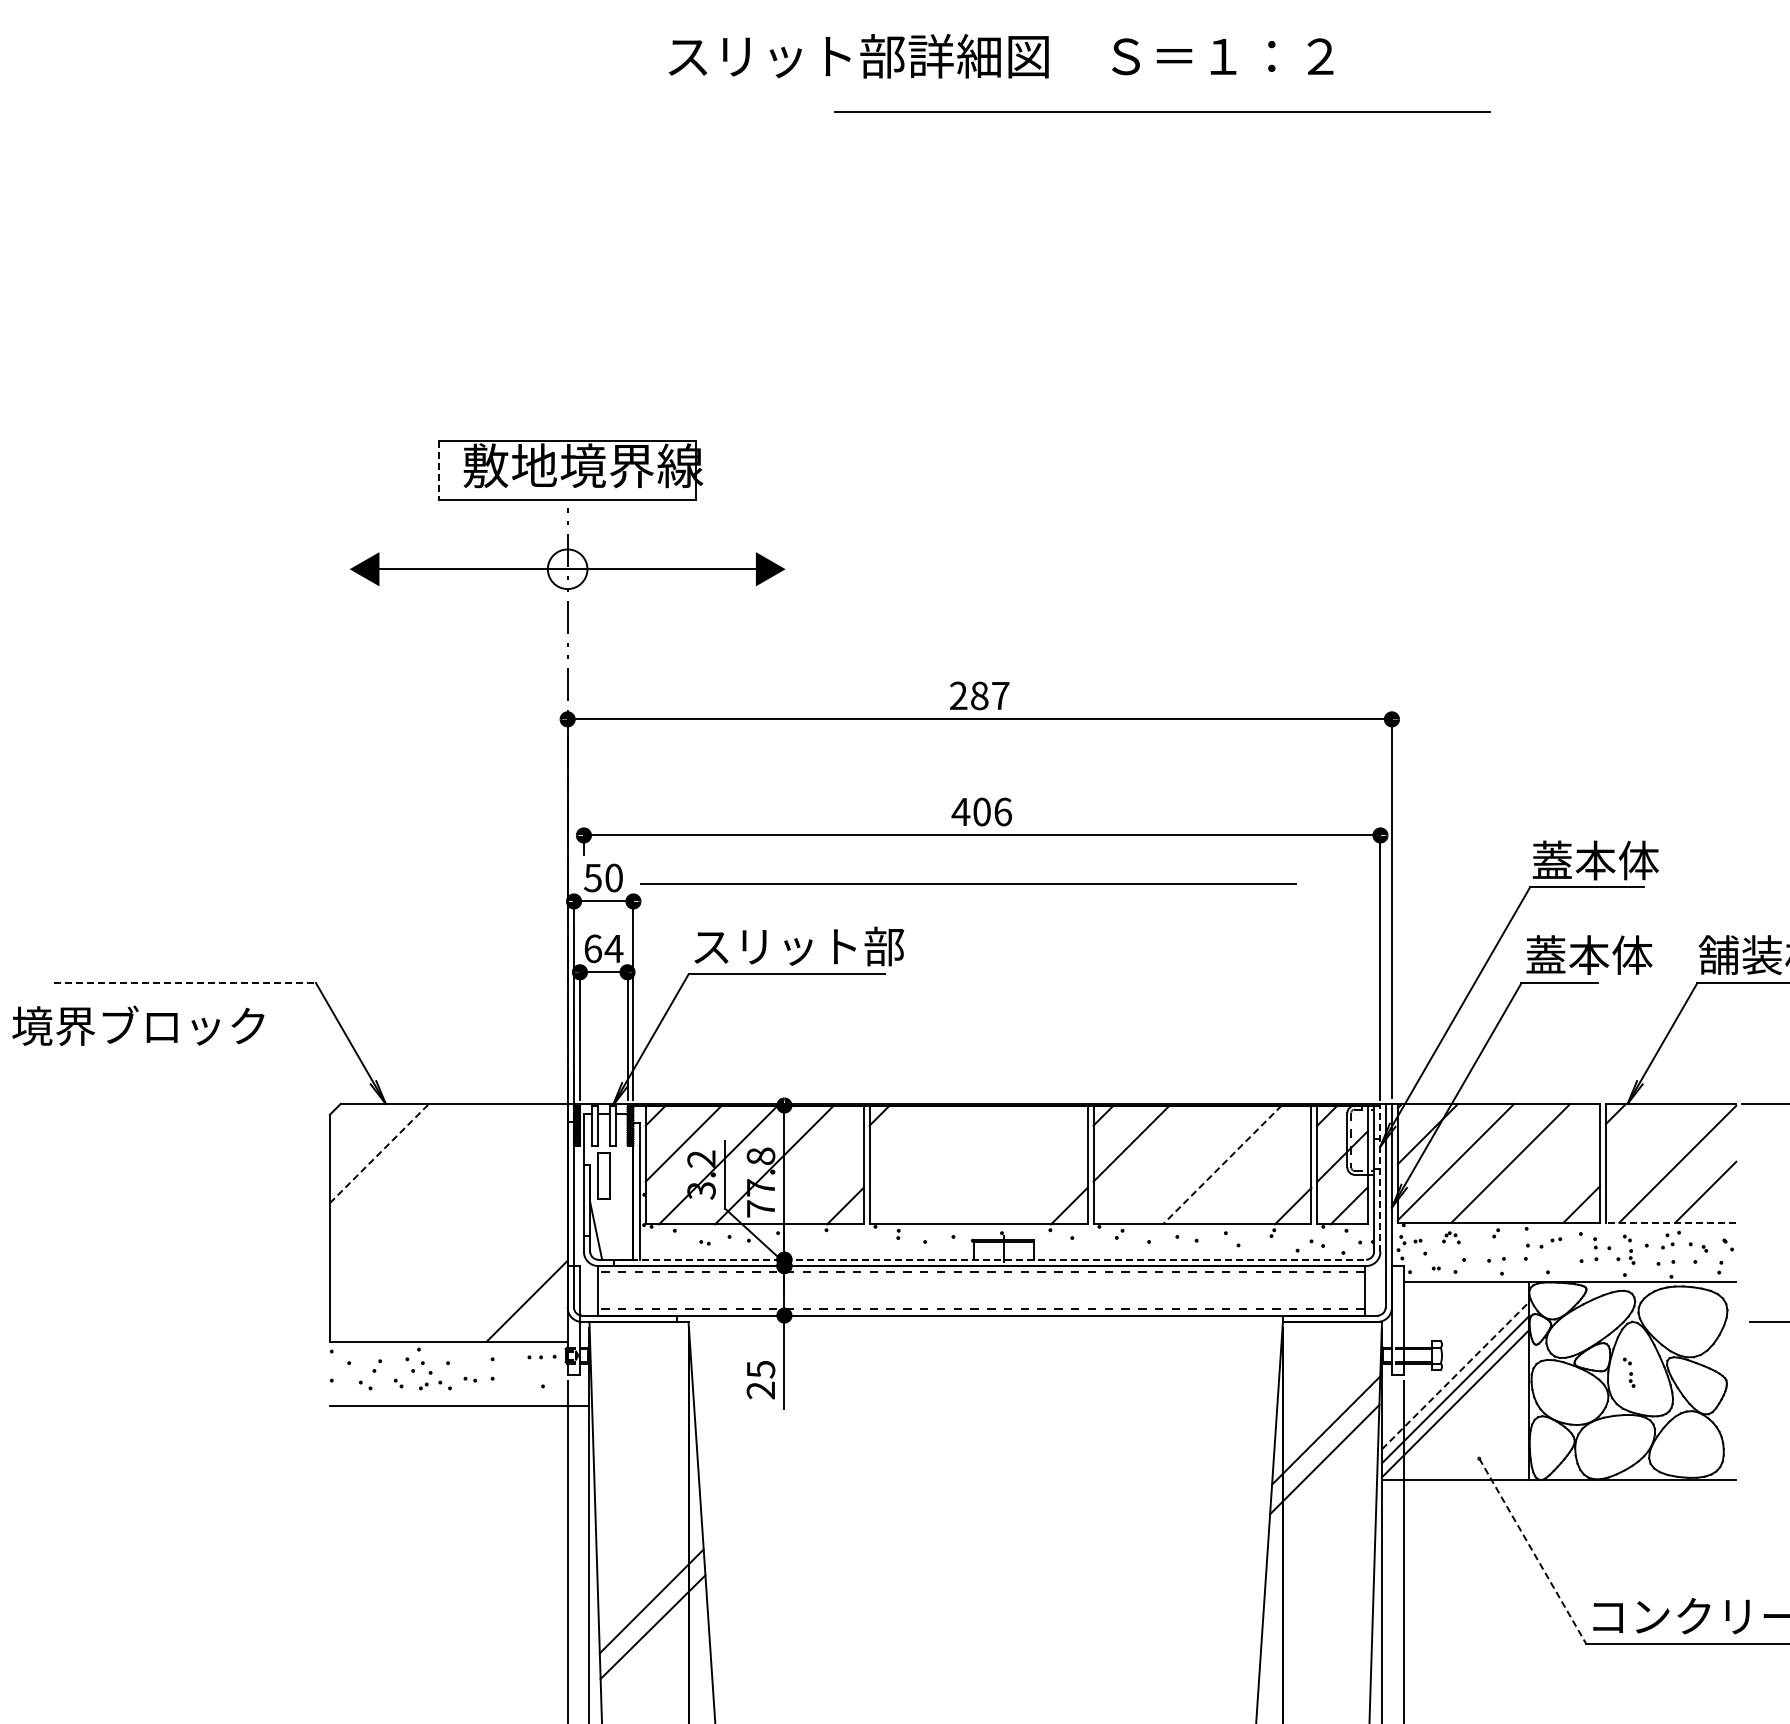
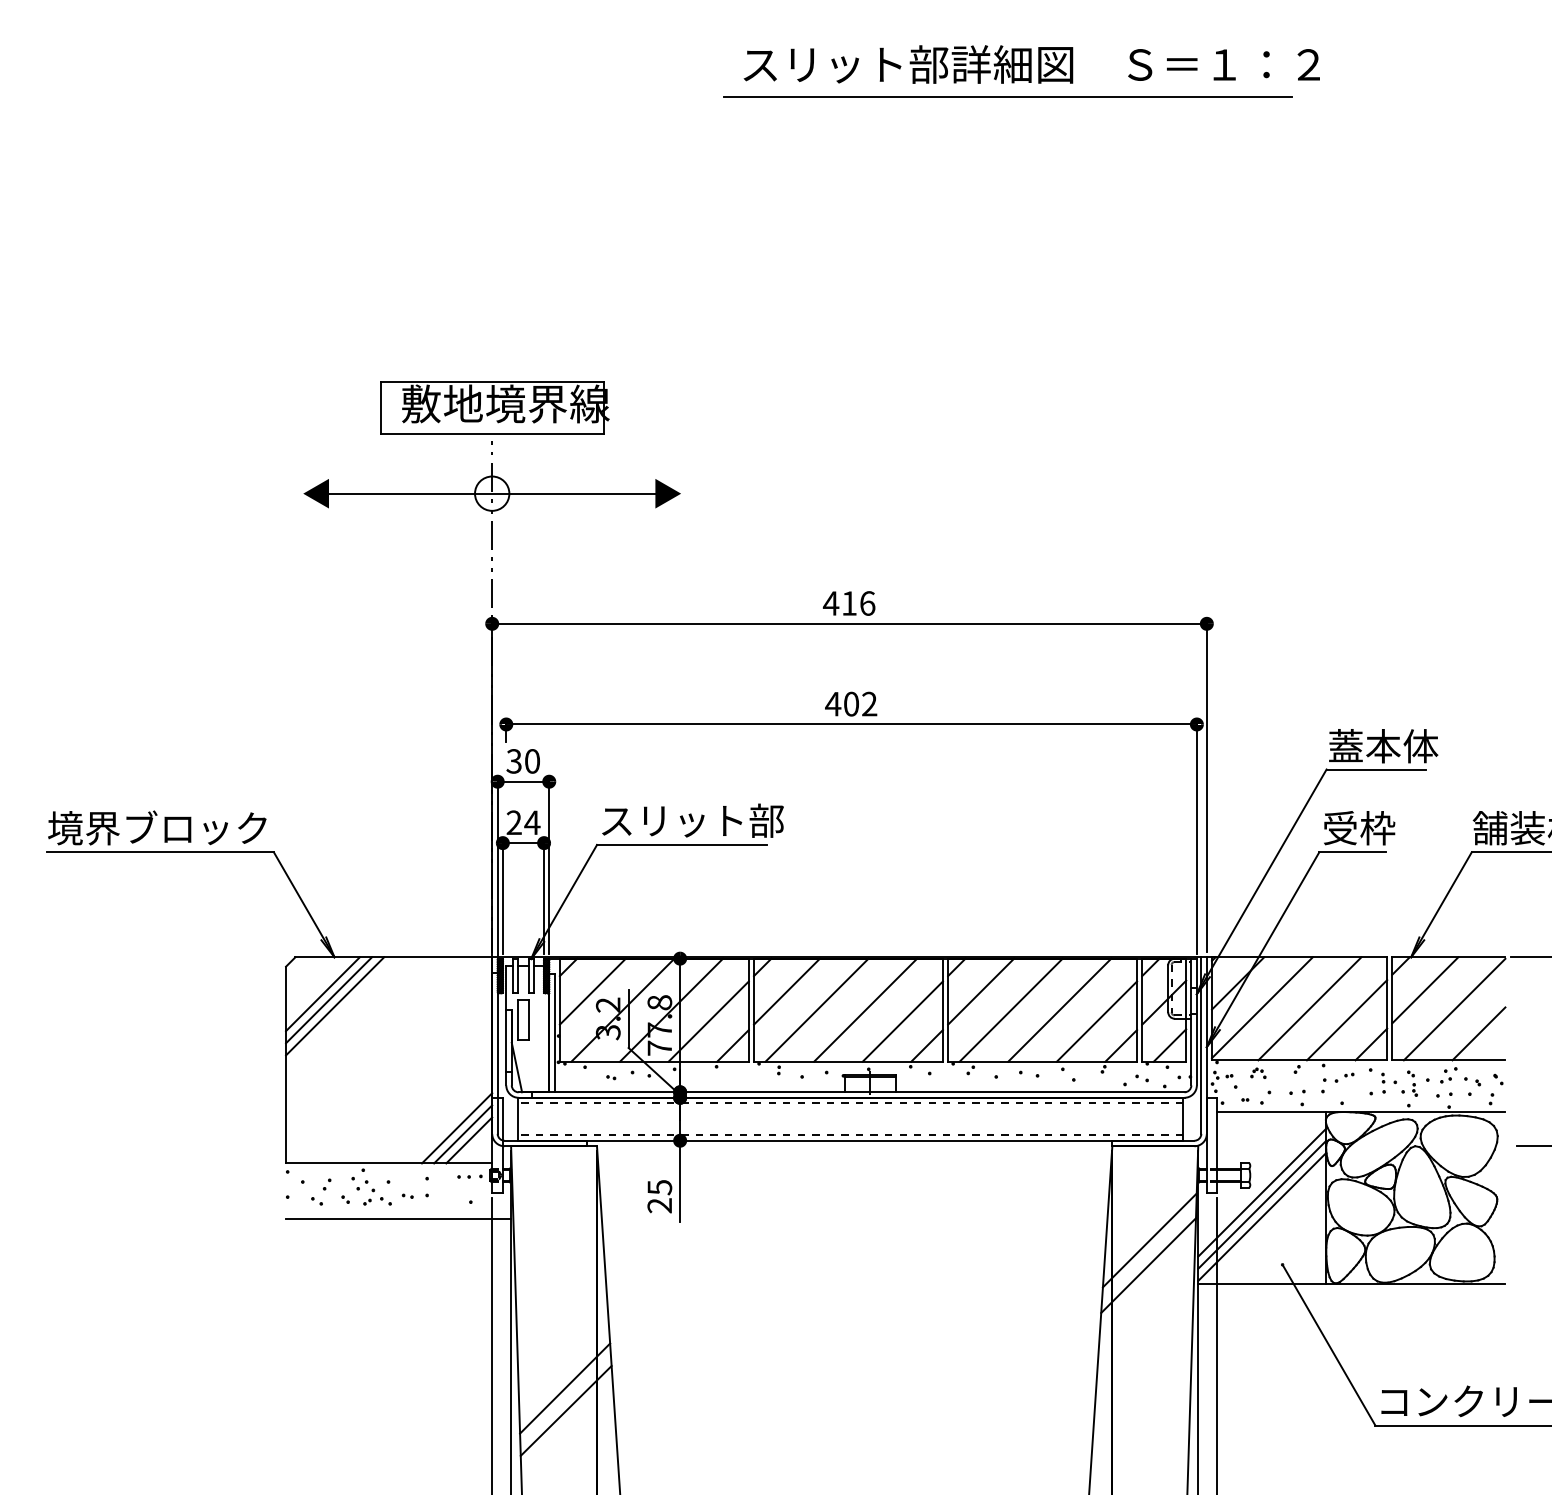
text: (1000, 56) -> (1031, 64), moved
line: (438, 470) -> (380, 408), dashed -> solid
text: (979, 695) -> (849, 603), 287 -> 416
text: (1002, 811) -> (869, 703), 406 -> 402
text: (592, 877) -> (513, 760), 50 -> 30
line: (968, 883) -> (839, 766), removed
text: (593, 948) -> (514, 822), 64 -> 24
text: (1589, 954) -> (1378, 827), 蓋本体 -> 受枠
line: (185, 983) -> (160, 852), dashed -> solid
text: (138, 1025) -> (157, 827), moved
line: (1643, 1141) -> (1424, 989), added
line: (907, 1143) -> (786, 991), added
line: (372, 1146) -> (322, 994), added
line: (379, 1153) -> (329, 1000), dashed -> solid
line: (386, 1160) -> (335, 1006), added
line: (941, 1164) -> (816, 1009), added
line: (997, 1164) -> (864, 1009), added
line: (1165, 1164) -> (1010, 1009), added
line: (1221, 1165) -> (1059, 1010), dashed -> solid
line: (1553, 1176) -> (1346, 1020), added
line: (817, 1177) -> (708, 1021), added
line: (1041, 1177) -> (903, 1021), added
line: (1264, 1177) -> (1096, 1021), added
line: (1380, 1178) -> (1196, 1021), dashed -> solid
line: (1670, 1222) -> (1448, 1060), dashed -> solid
line: (982, 1259) -> (851, 1092), dashed -> solid
line: (533, 1307) -> (462, 1133), added
line: (540, 1314) -> (468, 1139), added
part: (1629, 1372) -> (1412, 1190), removed
line: (1455, 1375) -> (1261, 1192), dashed -> solid
line: (1533, 1551) -> (1329, 1345), dashed -> solid

